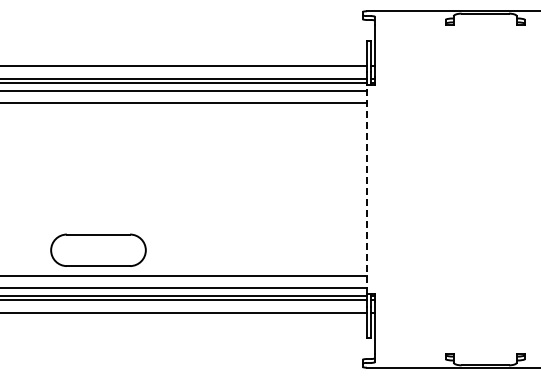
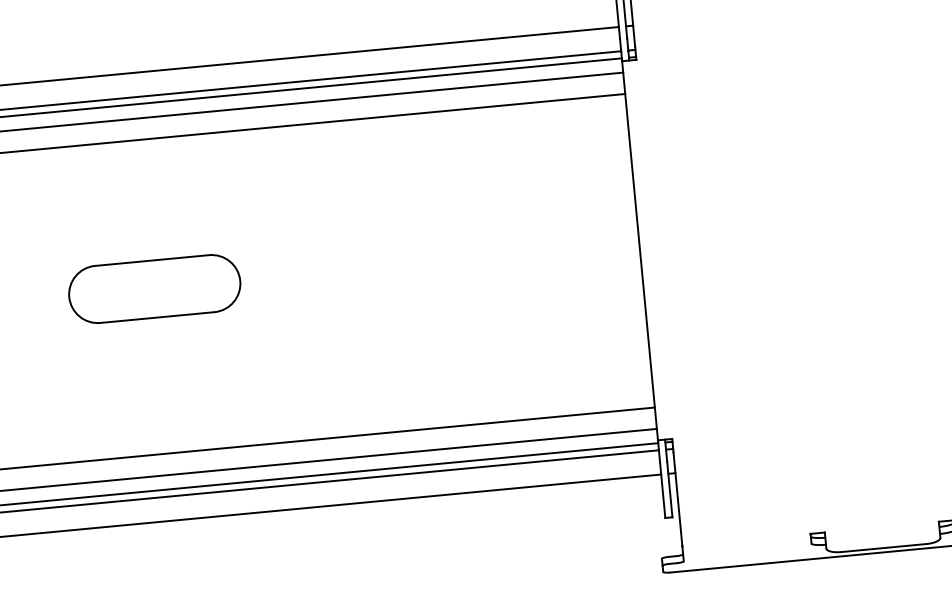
line: (366, 189) -> (639, 250), dashed -> solid
part: (98, 249) -> (154, 287), moved

